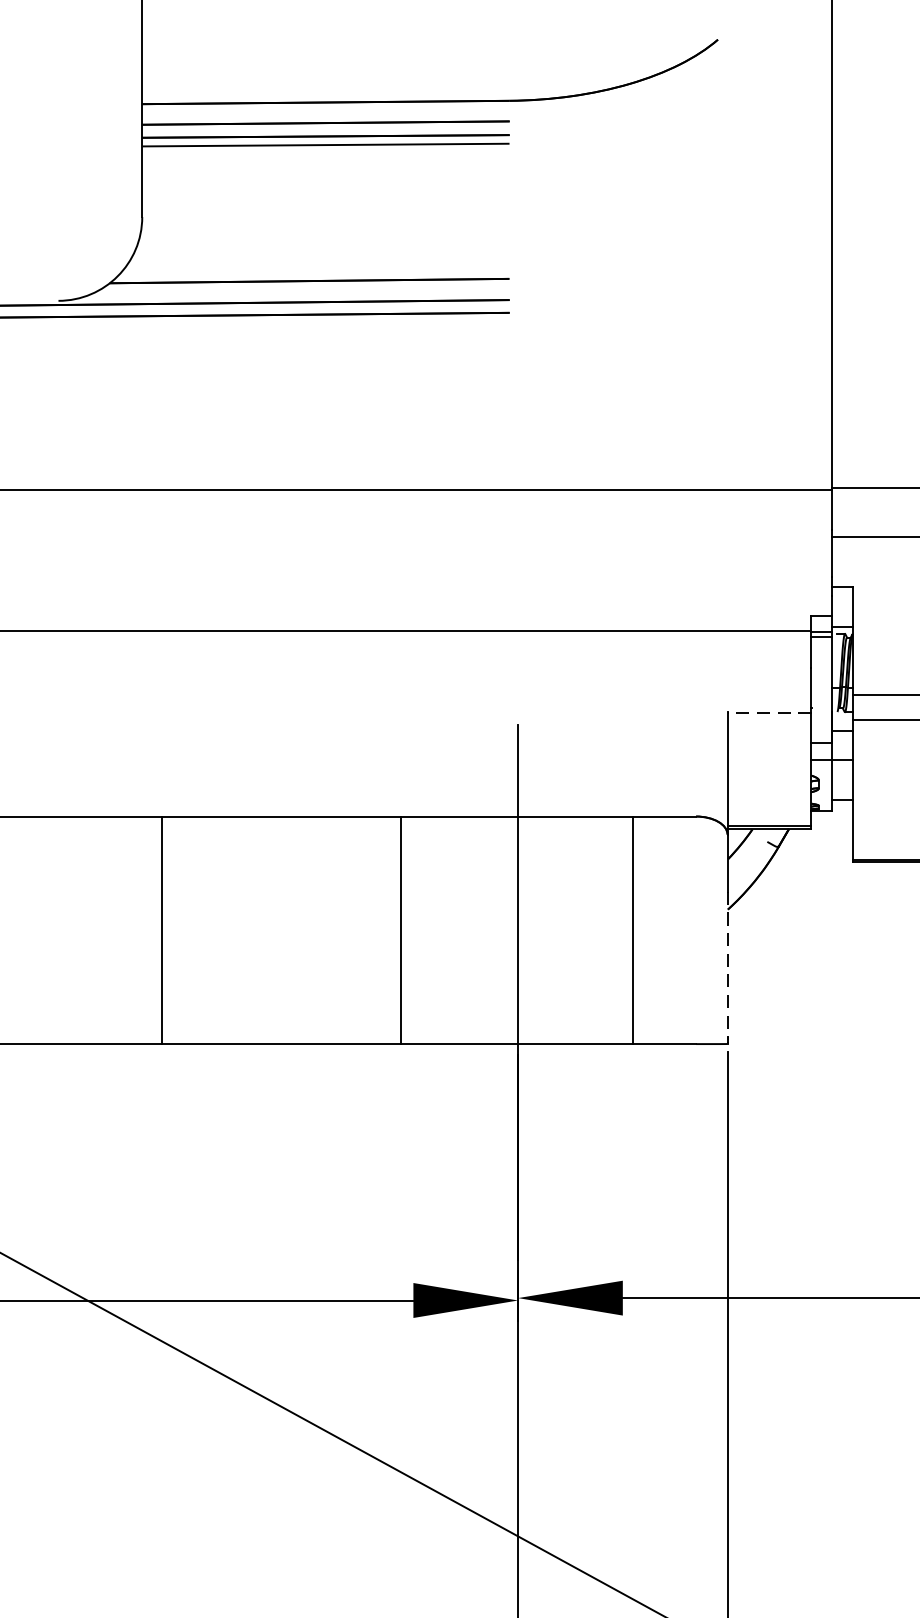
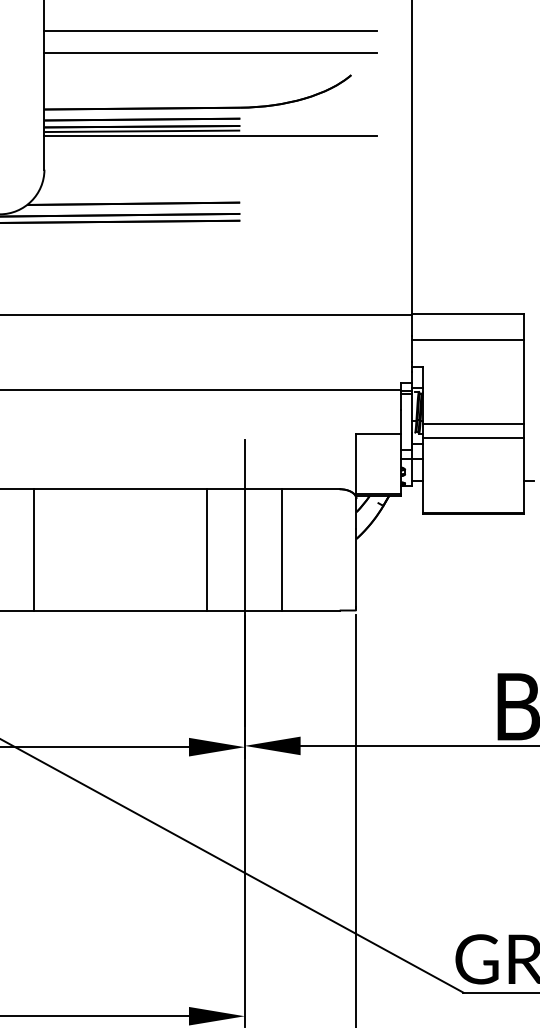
line: (453, 154) -> (210, 136), added
line: (768, 712) -> (378, 433), dashed -> solid
line: (162, 929) -> (34, 549), moved
line: (401, 929) -> (207, 549), moved
line: (633, 929) -> (282, 549), moved
line: (727, 965) -> (356, 568), dashed -> solid

